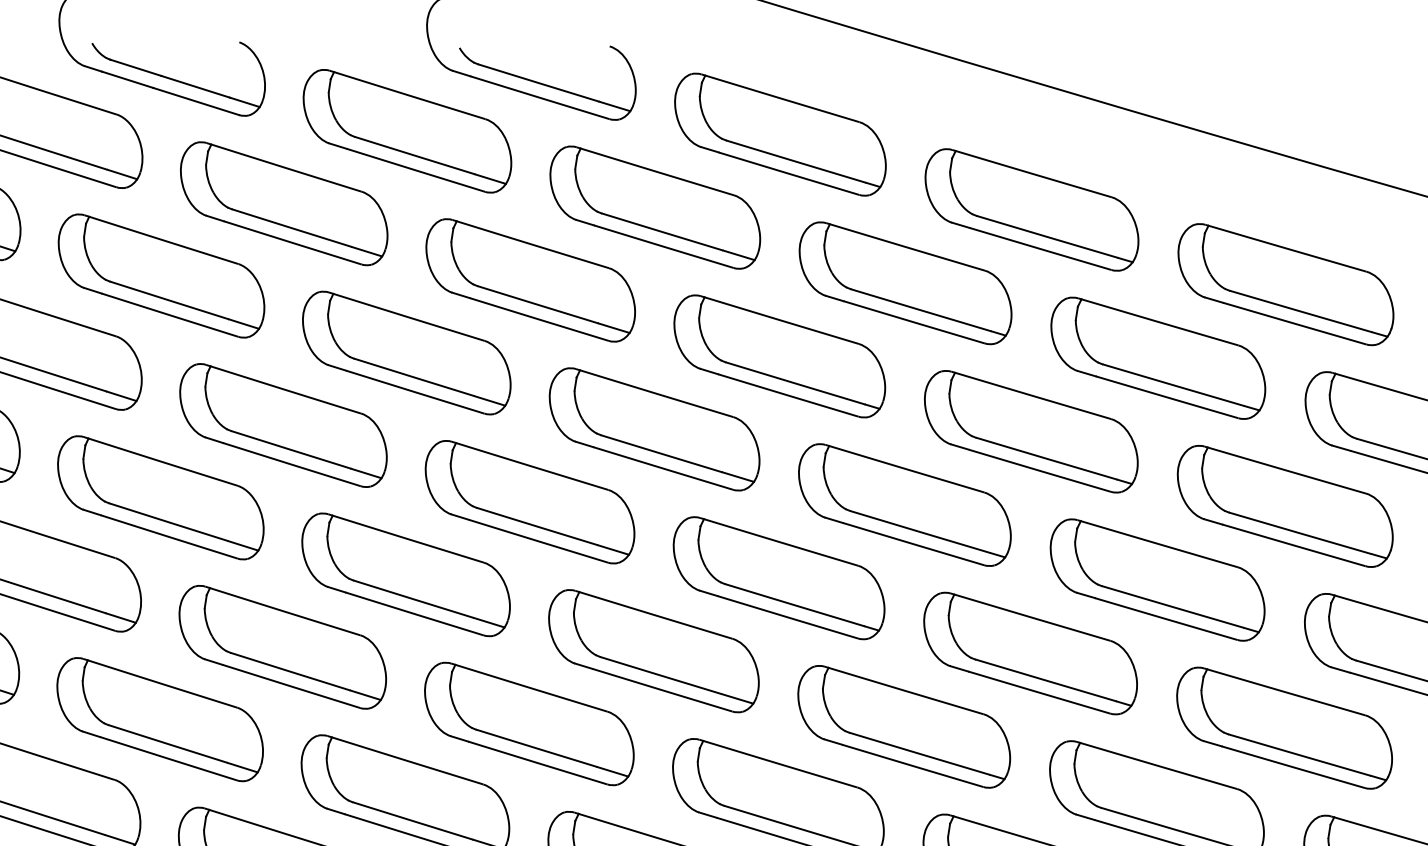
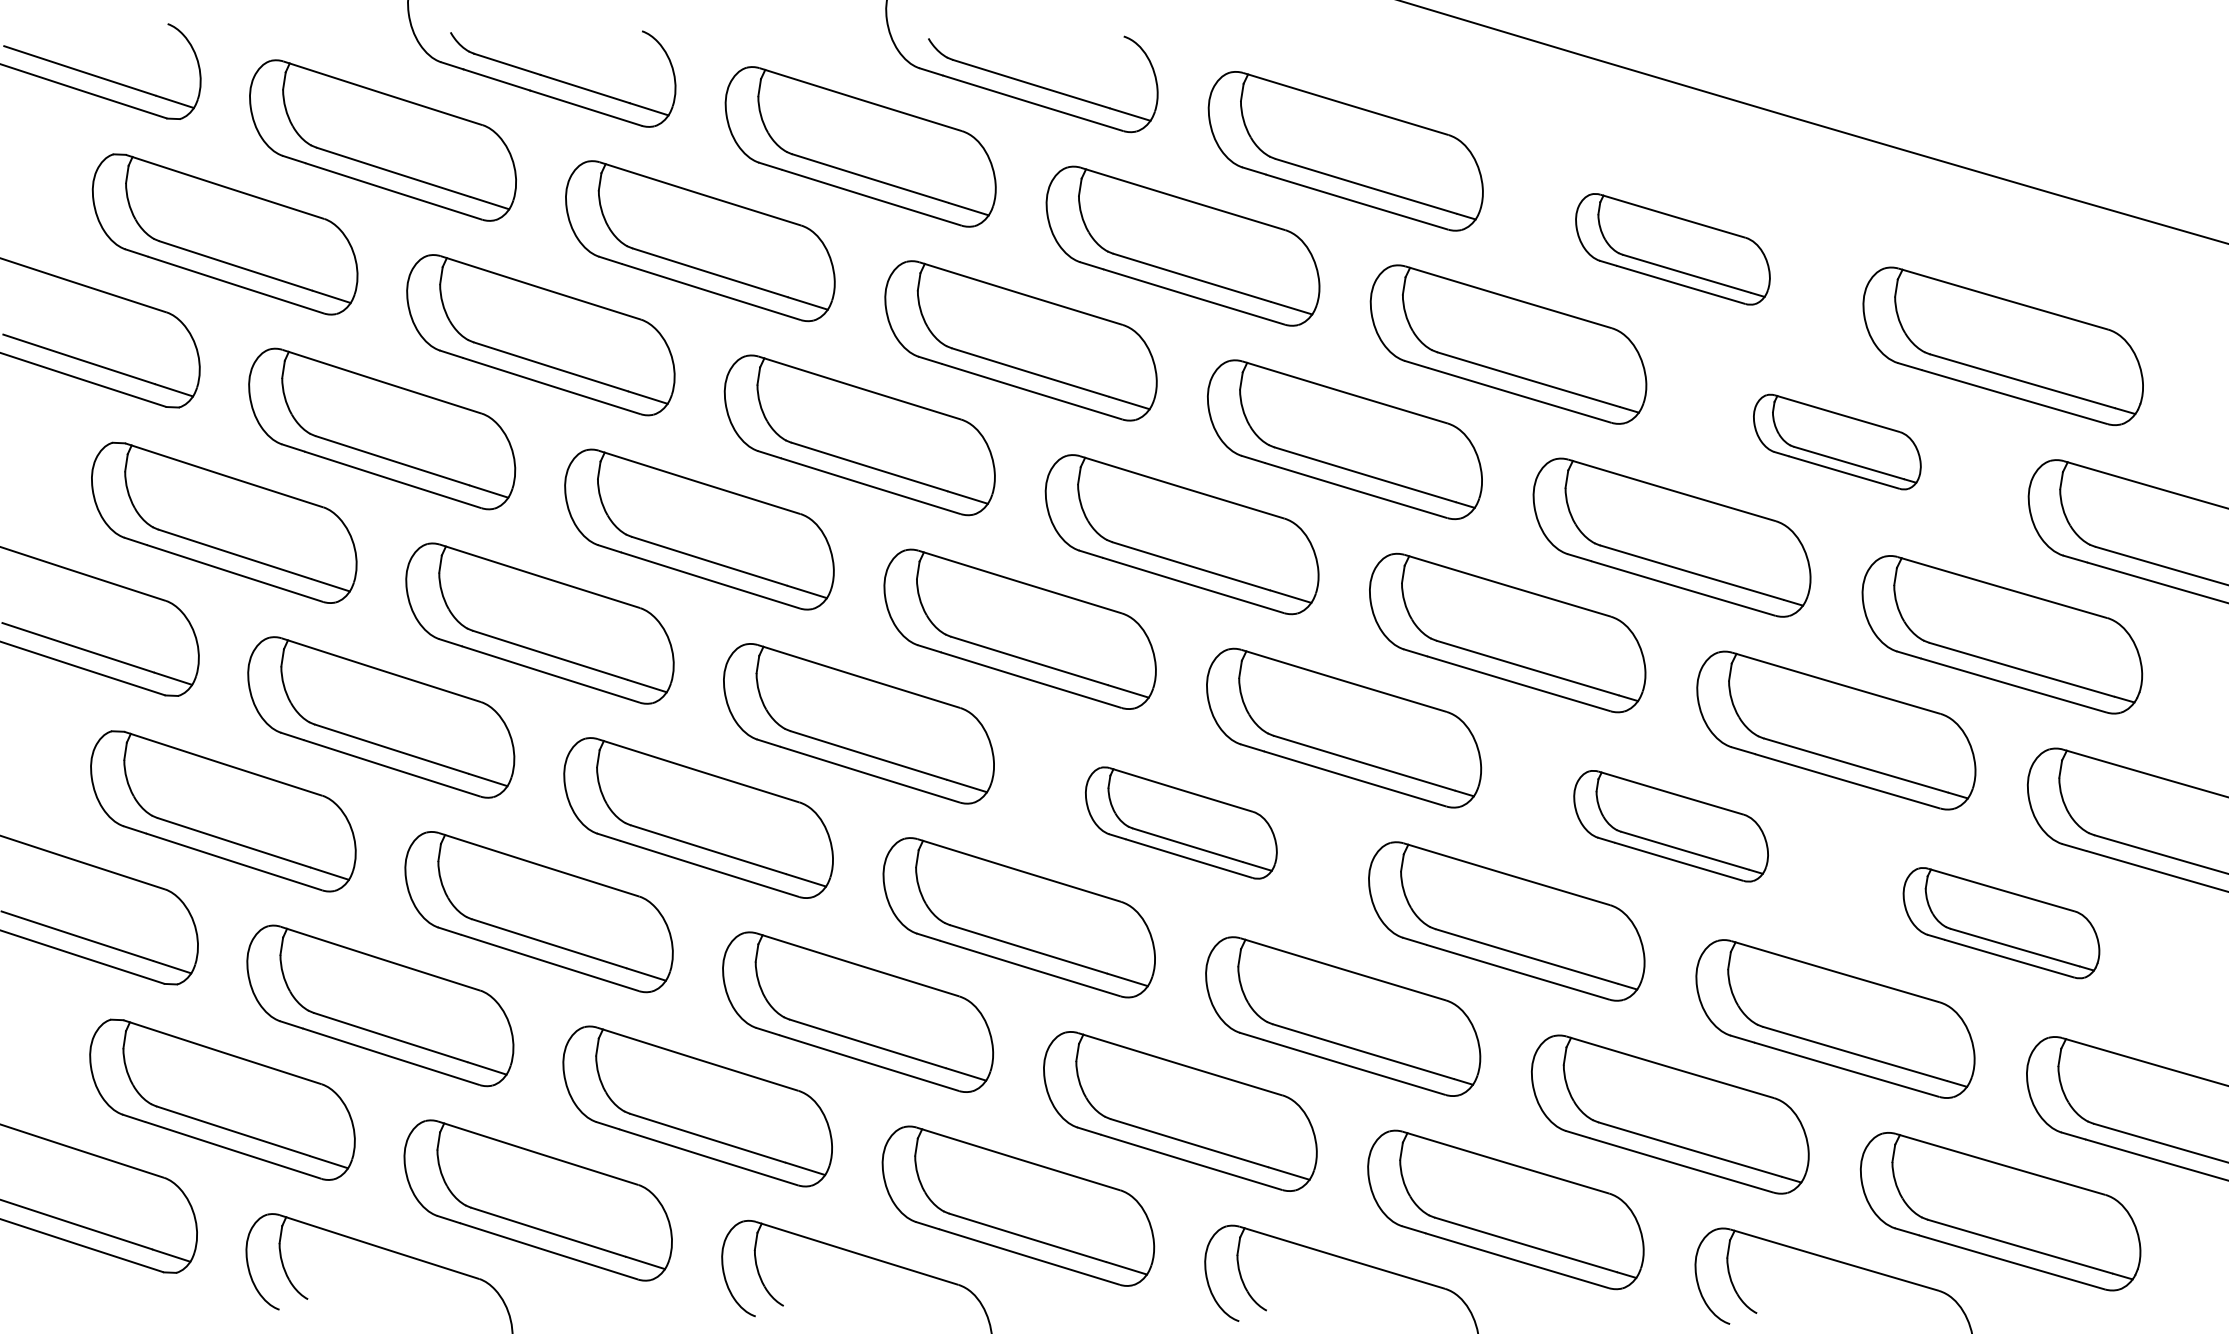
part: (1031, 210) -> (1672, 249), size x0.7
part: (1158, 357) -> (1837, 441), size x0.6
part: (654, 650) -> (1181, 822), size x0.7
part: (1030, 653) -> (1670, 826), size x0.7
part: (1284, 727) -> (2001, 922), size x0.7

